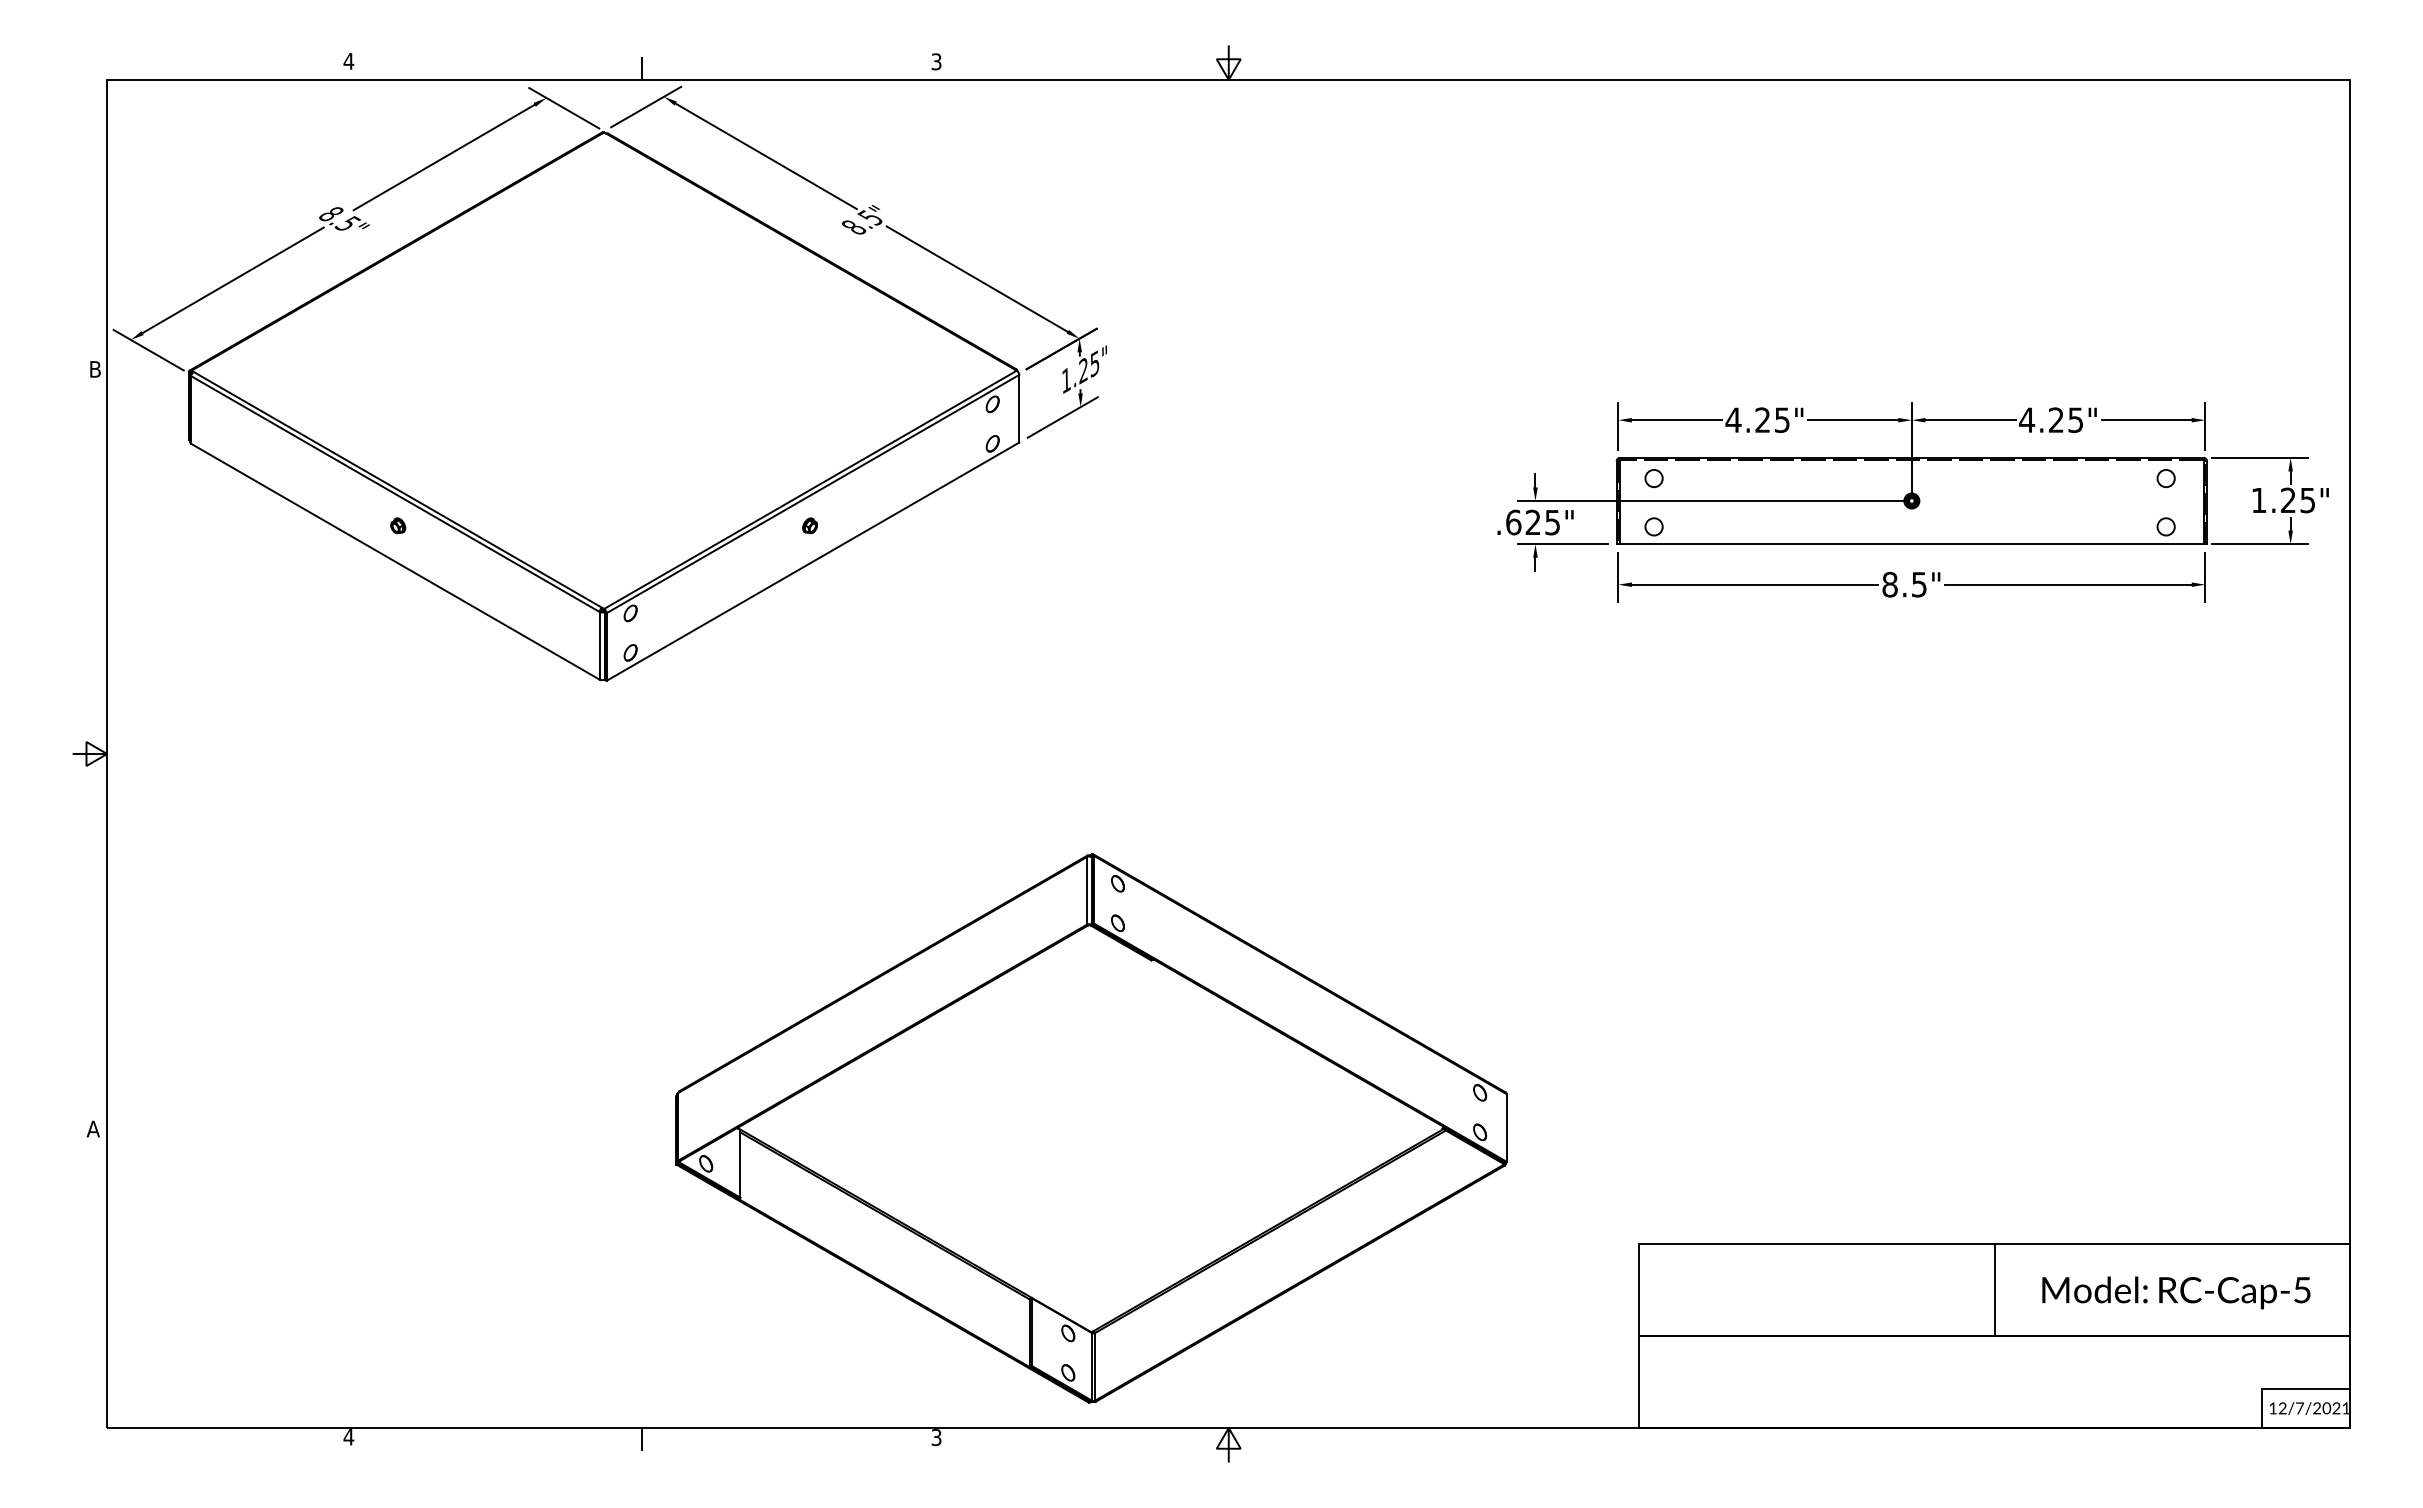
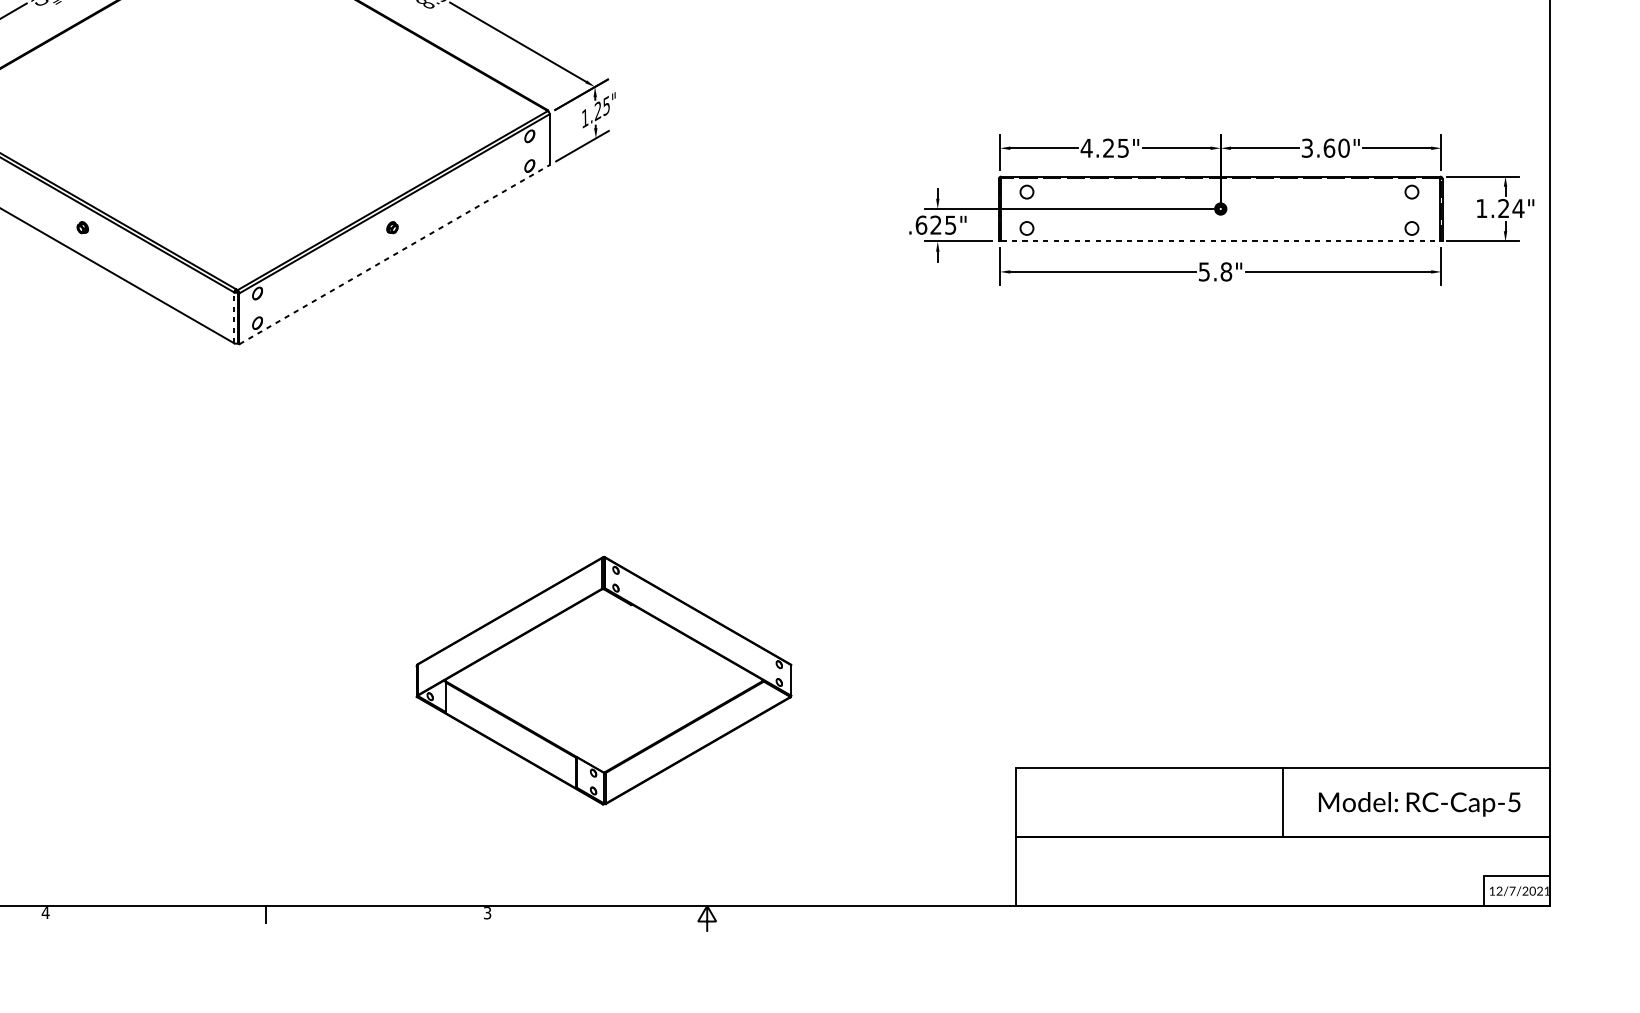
text: (2051, 420) -> (1325, 148), 4.25" -> 3.60"
text: (2307, 500) -> (1518, 208), 1.25" -> 1.24"
line: (1911, 544) -> (1220, 241), solid -> dashed
line: (813, 561) -> (395, 254), solid -> dashed
text: (1904, 584) -> (1215, 271), 8.5" -> 5.8"
line: (599, 645) -> (234, 317), solid -> dashed
part: (1091, 1128) -> (604, 680), size x0.6

